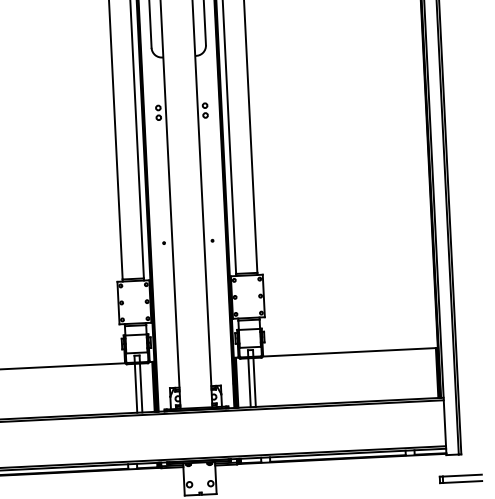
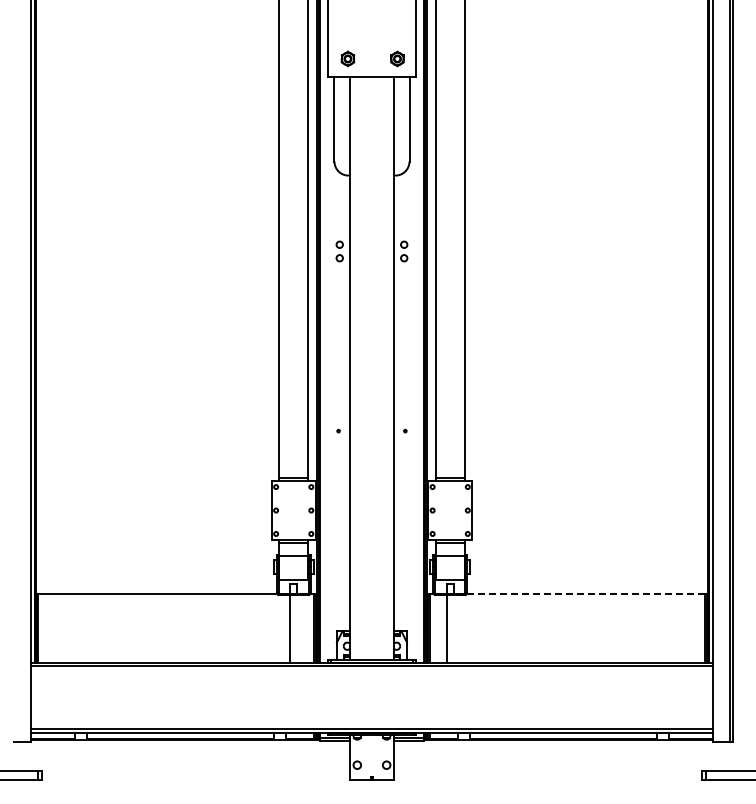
line: (348, 352) -> (585, 593), solid -> dashed
line: (254, 382) -> (453, 628), removed
line: (141, 387) -> (297, 628), removed

